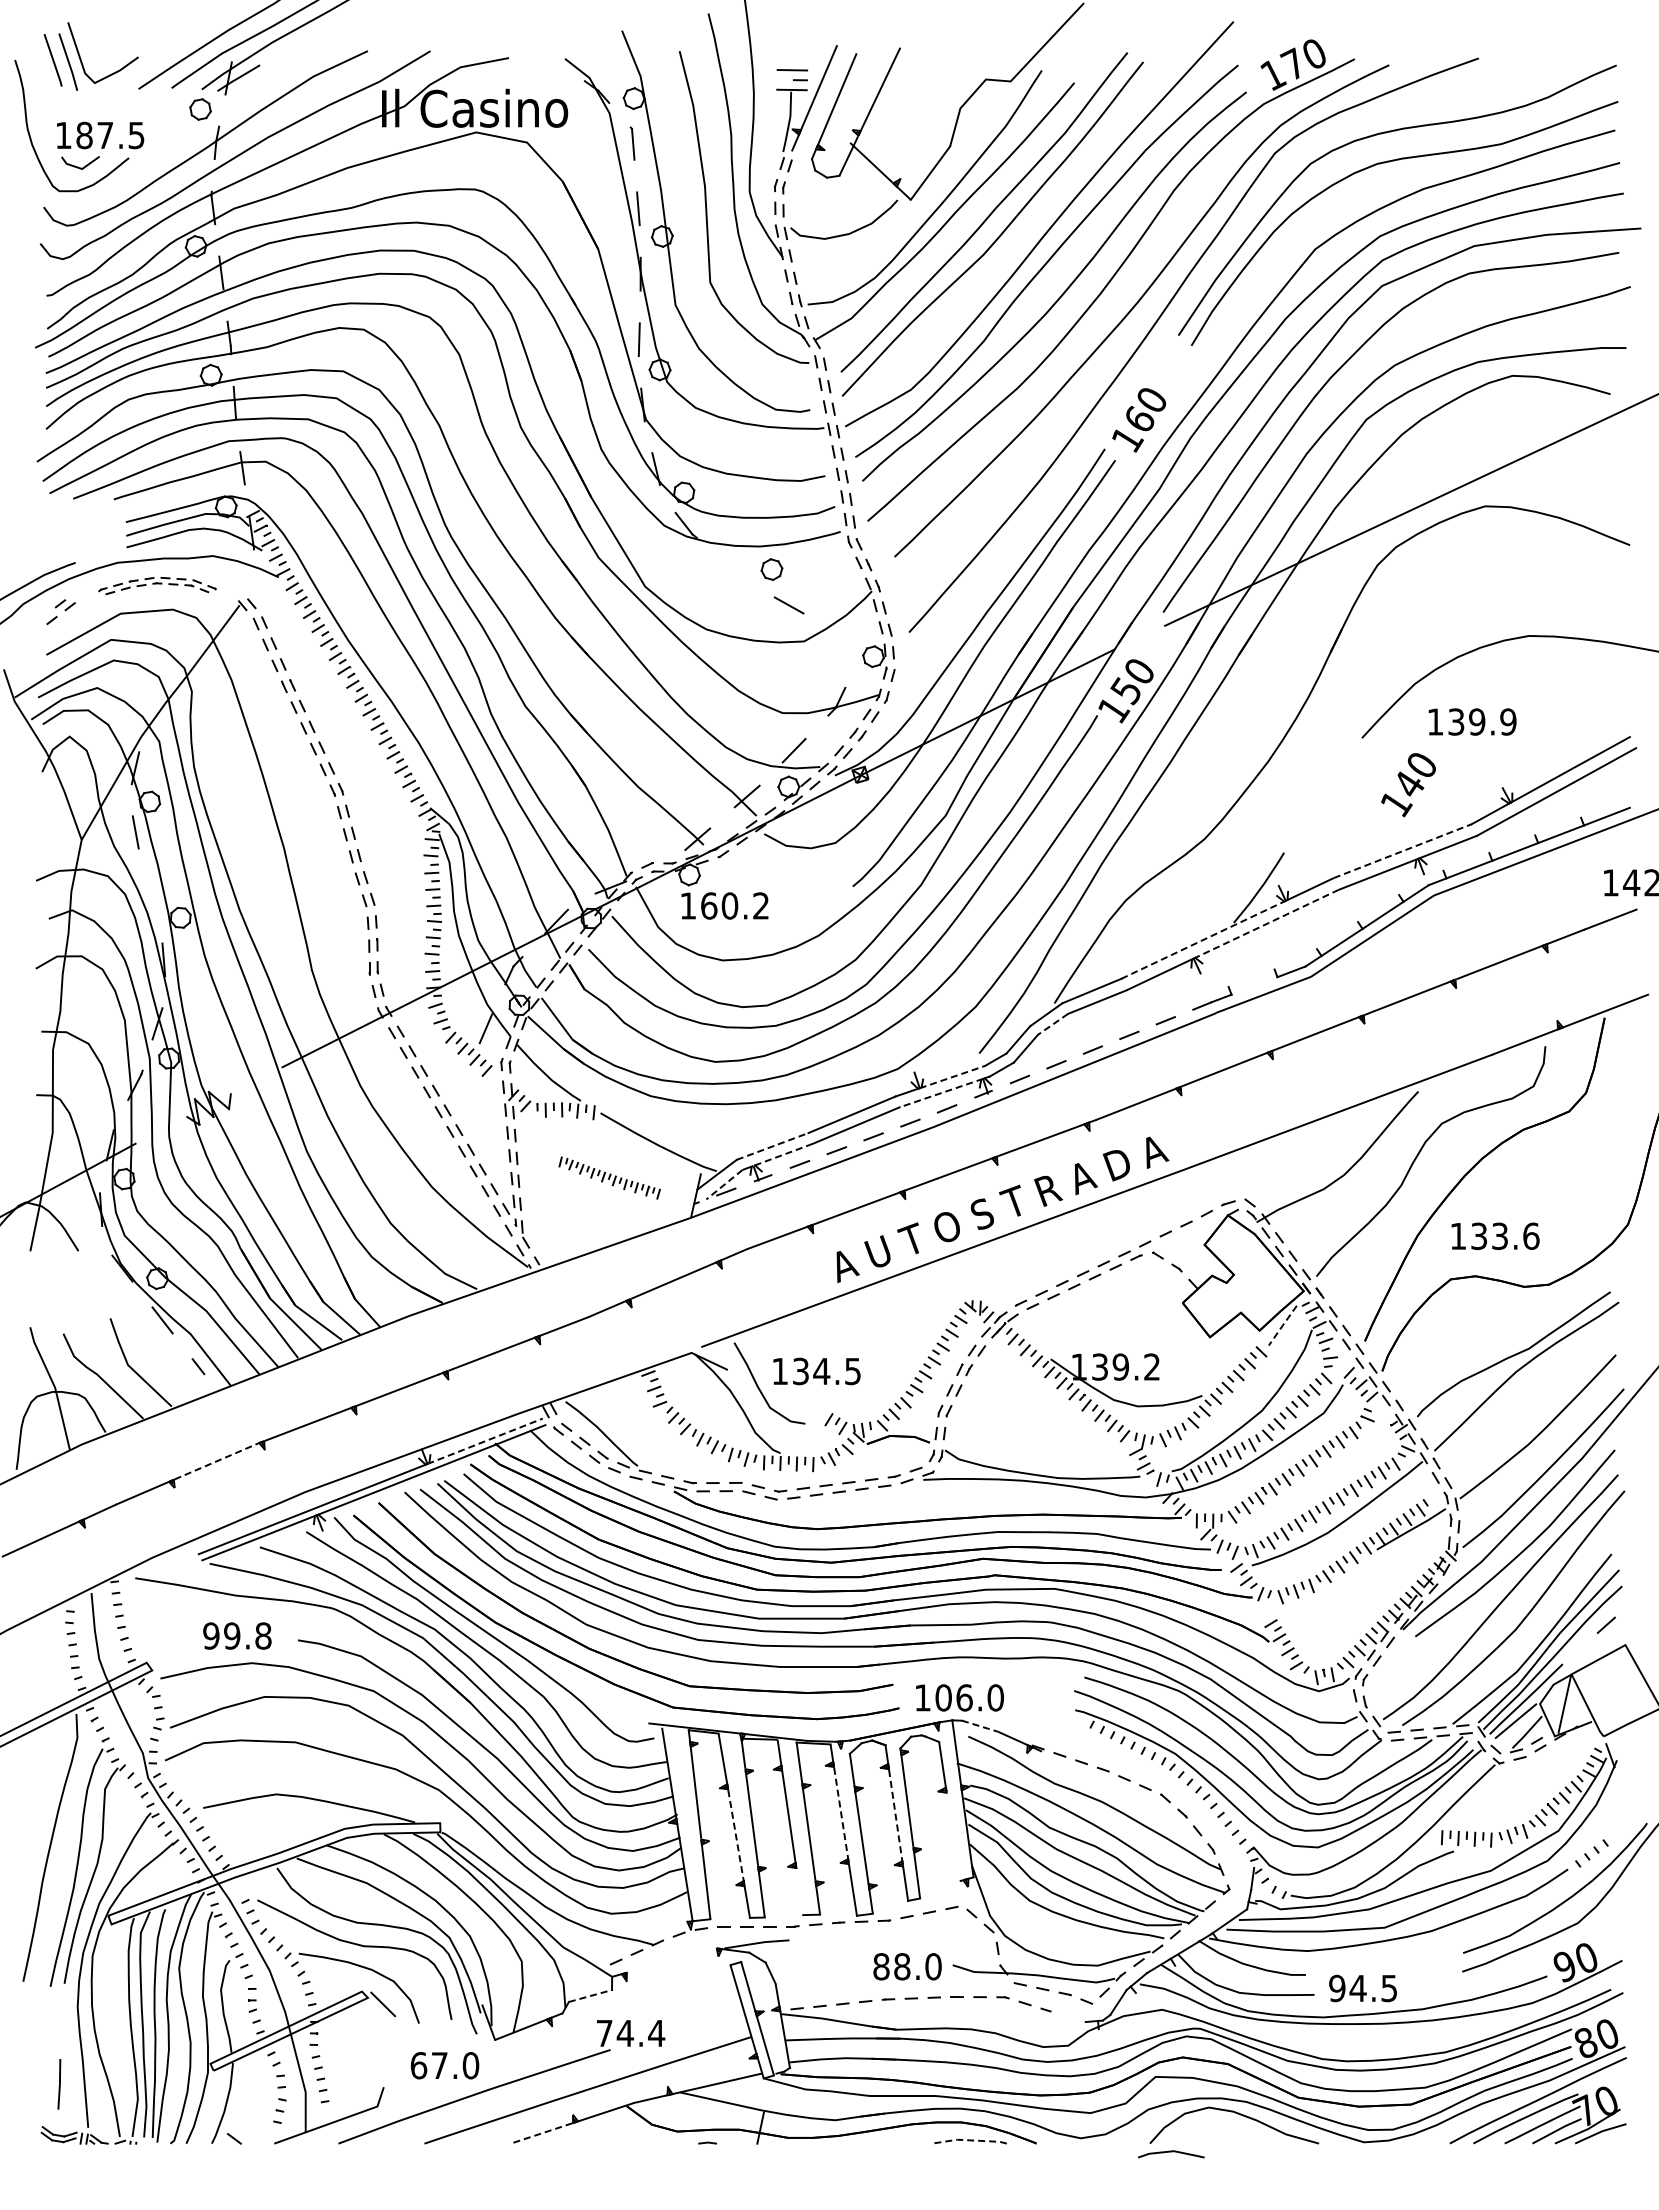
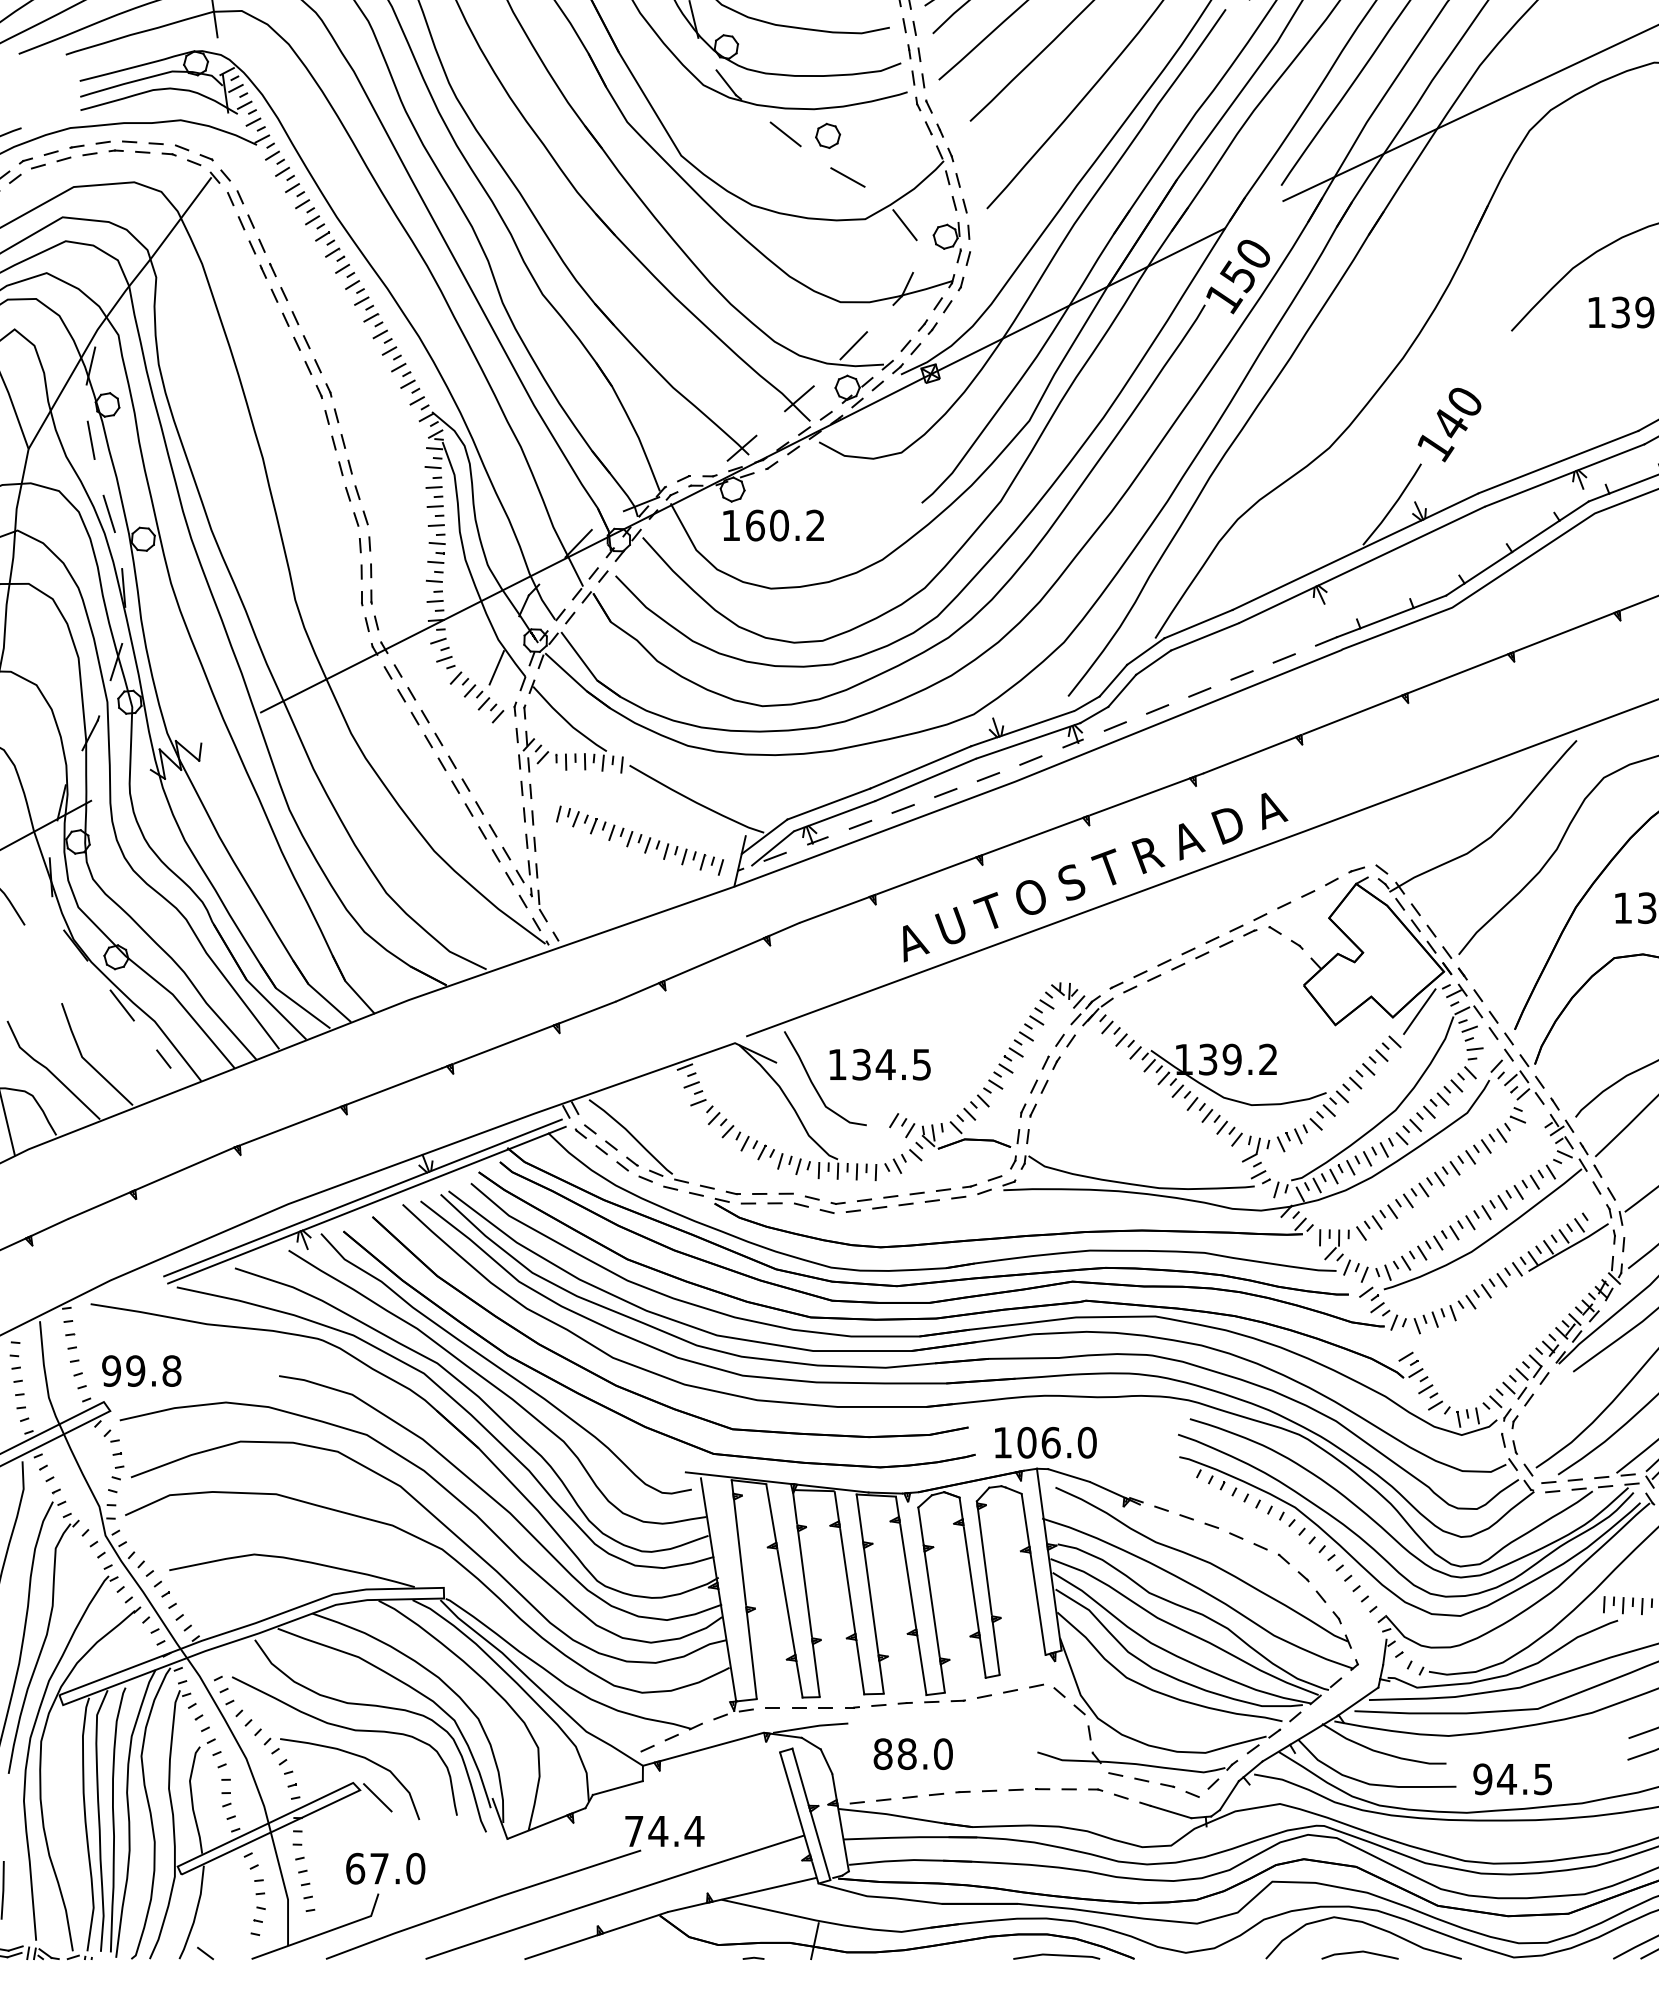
line: (735, 568) -> (785, 134), added
part: (157, 585) -> (116, 154), size x1.43
line: (838, 646) -> (905, 225), added
text: (1408, 785) -> (1449, 425), moved
line: (1402, 851) -> (1558, 462), dashed -> solid
line: (151, 895) -> (109, 513), added
line: (1265, 924) -> (1399, 547), dashed -> solid
line: (1203, 939) -> (1327, 564), dashed -> solid
line: (1254, 985) -> (1386, 617), added
line: (1052, 1024) -> (1152, 662), dashed -> solid
line: (952, 1077) -> (1037, 724), dashed -> solid
line: (941, 1092) -> (1024, 741), dashed -> solid
line: (773, 1146) -> (829, 804), dashed -> solid
line: (783, 1154) -> (841, 813), dashed -> solid
part: (609, 1177) -> (639, 840), size x1.43
line: (724, 1185) -> (773, 849), dashed -> solid
line: (1282, 1325) -> (1419, 1011), dashed -> solid
line: (483, 1441) -> (493, 1145), dashed -> solid
line: (216, 1461) -> (184, 1168), dashed -> solid
text: (237, 1635) -> (141, 1370), moved
line: (979, 1726) -> (1068, 1475), dashed -> solid
line: (841, 1817) -> (908, 1581), dashed -> solid
line: (896, 1819) -> (972, 1583), dashed -> solid
line: (952, 1837) -> (1037, 1604), added
line: (736, 1840) -> (786, 1607), dashed -> solid
line: (799, 1891) -> (859, 1666), added
line: (671, 1960) -> (711, 1746), added
text: (907, 1966) -> (913, 1753), moved
line: (590, 1995) -> (617, 1787), dashed -> solid
line: (1067, 2016) -> (1170, 1811), added
text: (444, 2065) -> (385, 1868), moved
line: (541, 2133) -> (561, 1947), dashed -> solid
line: (969, 2140) -> (1056, 1955), dashed -> solid
line: (1171, 2152) -> (1360, 1953), moved

